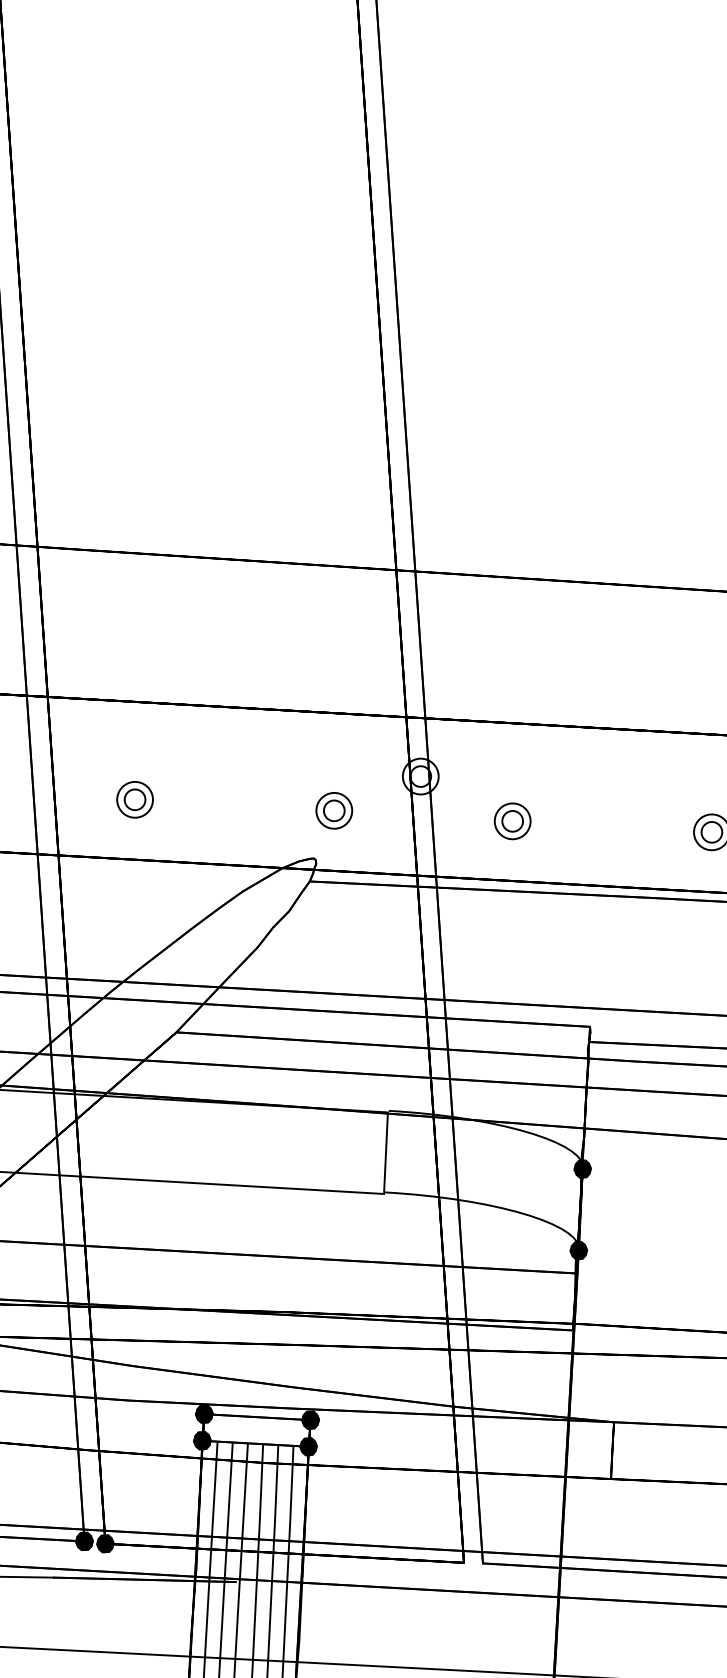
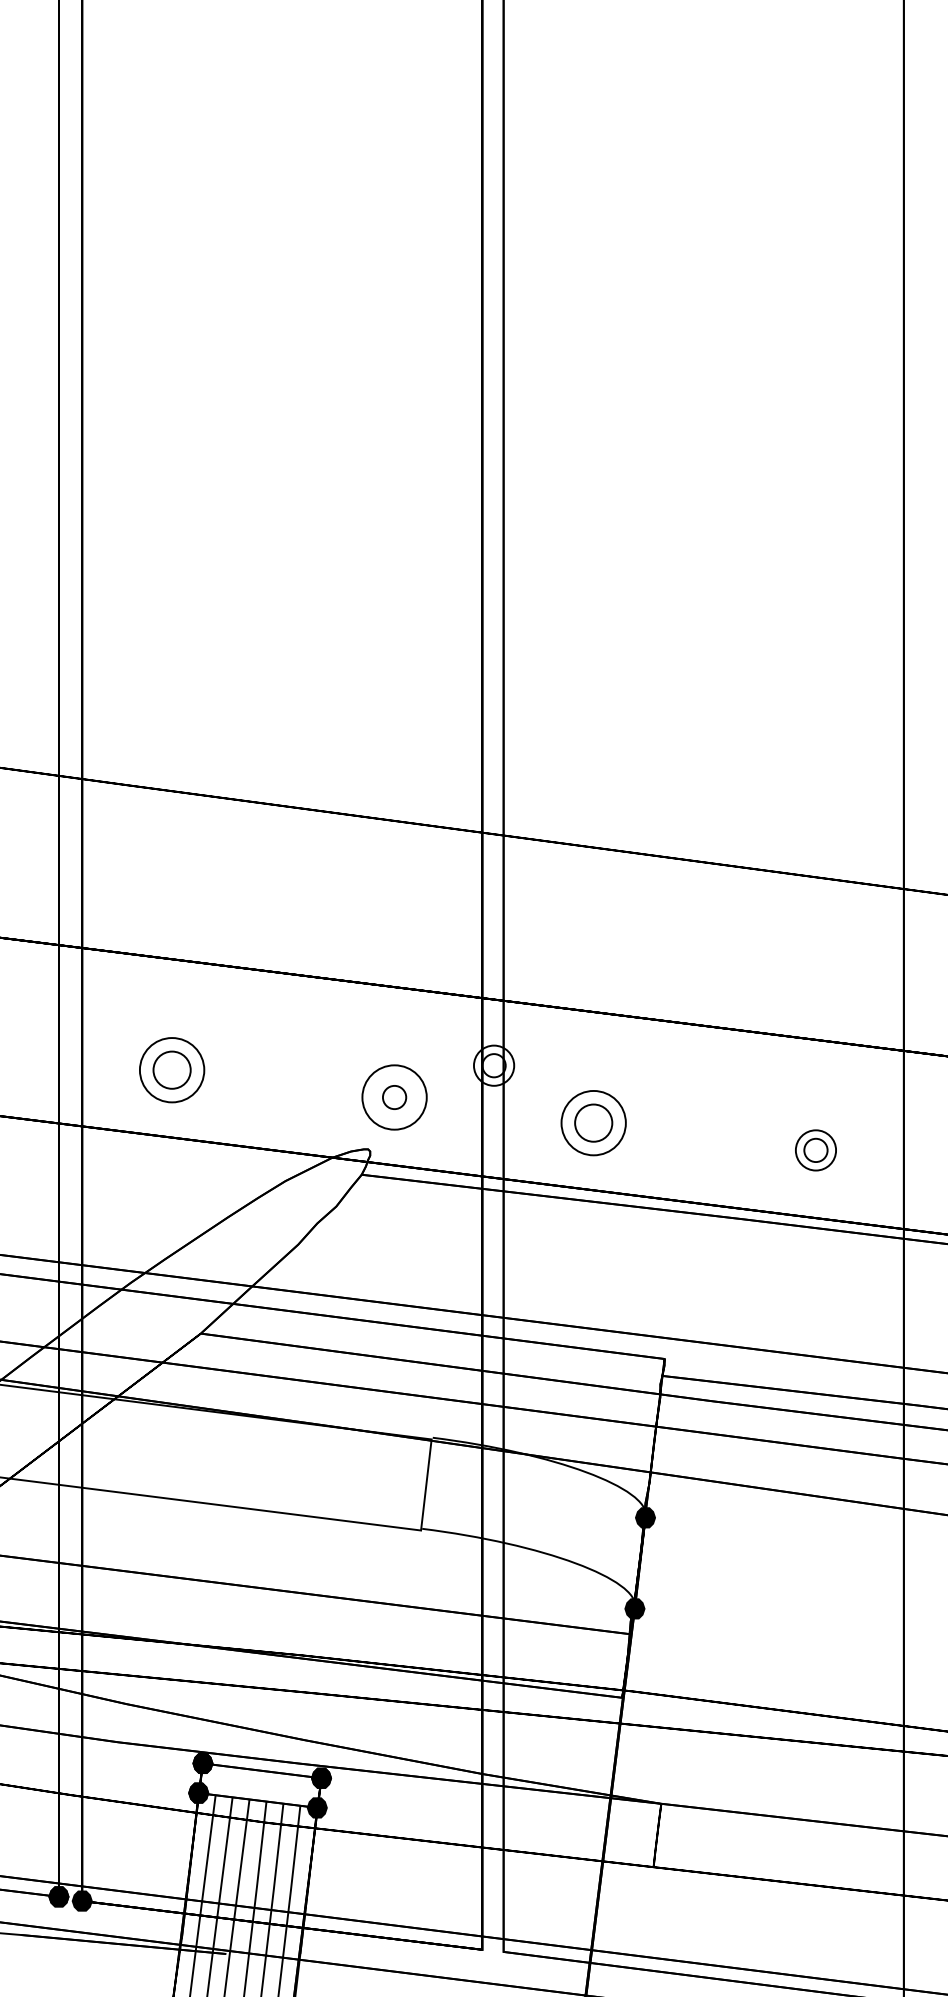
part: (135, 799) -> (172, 1069), size x1.6
circle: (334, 810) -> (394, 1097), size x1.6
part: (512, 821) -> (593, 1122), size x1.6

